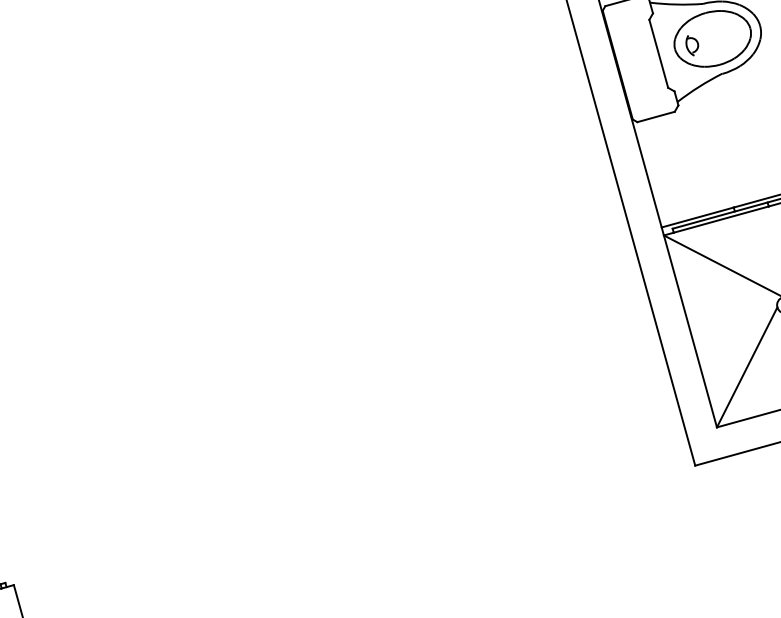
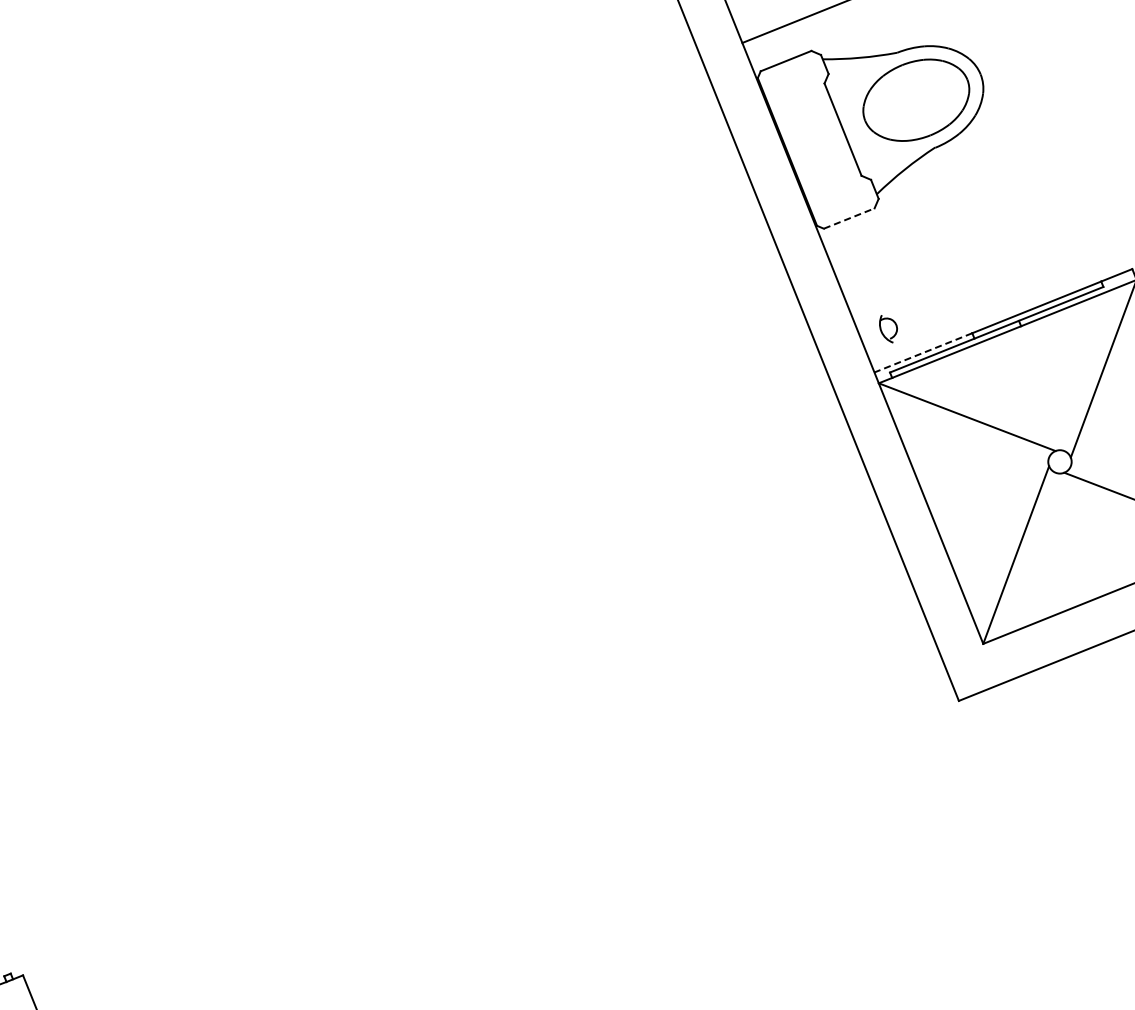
part: (692, 46) -> (888, 329), moved
line: (656, 116) -> (849, 218), solid -> dashed
line: (697, 217) -> (923, 352), solid -> dashed

